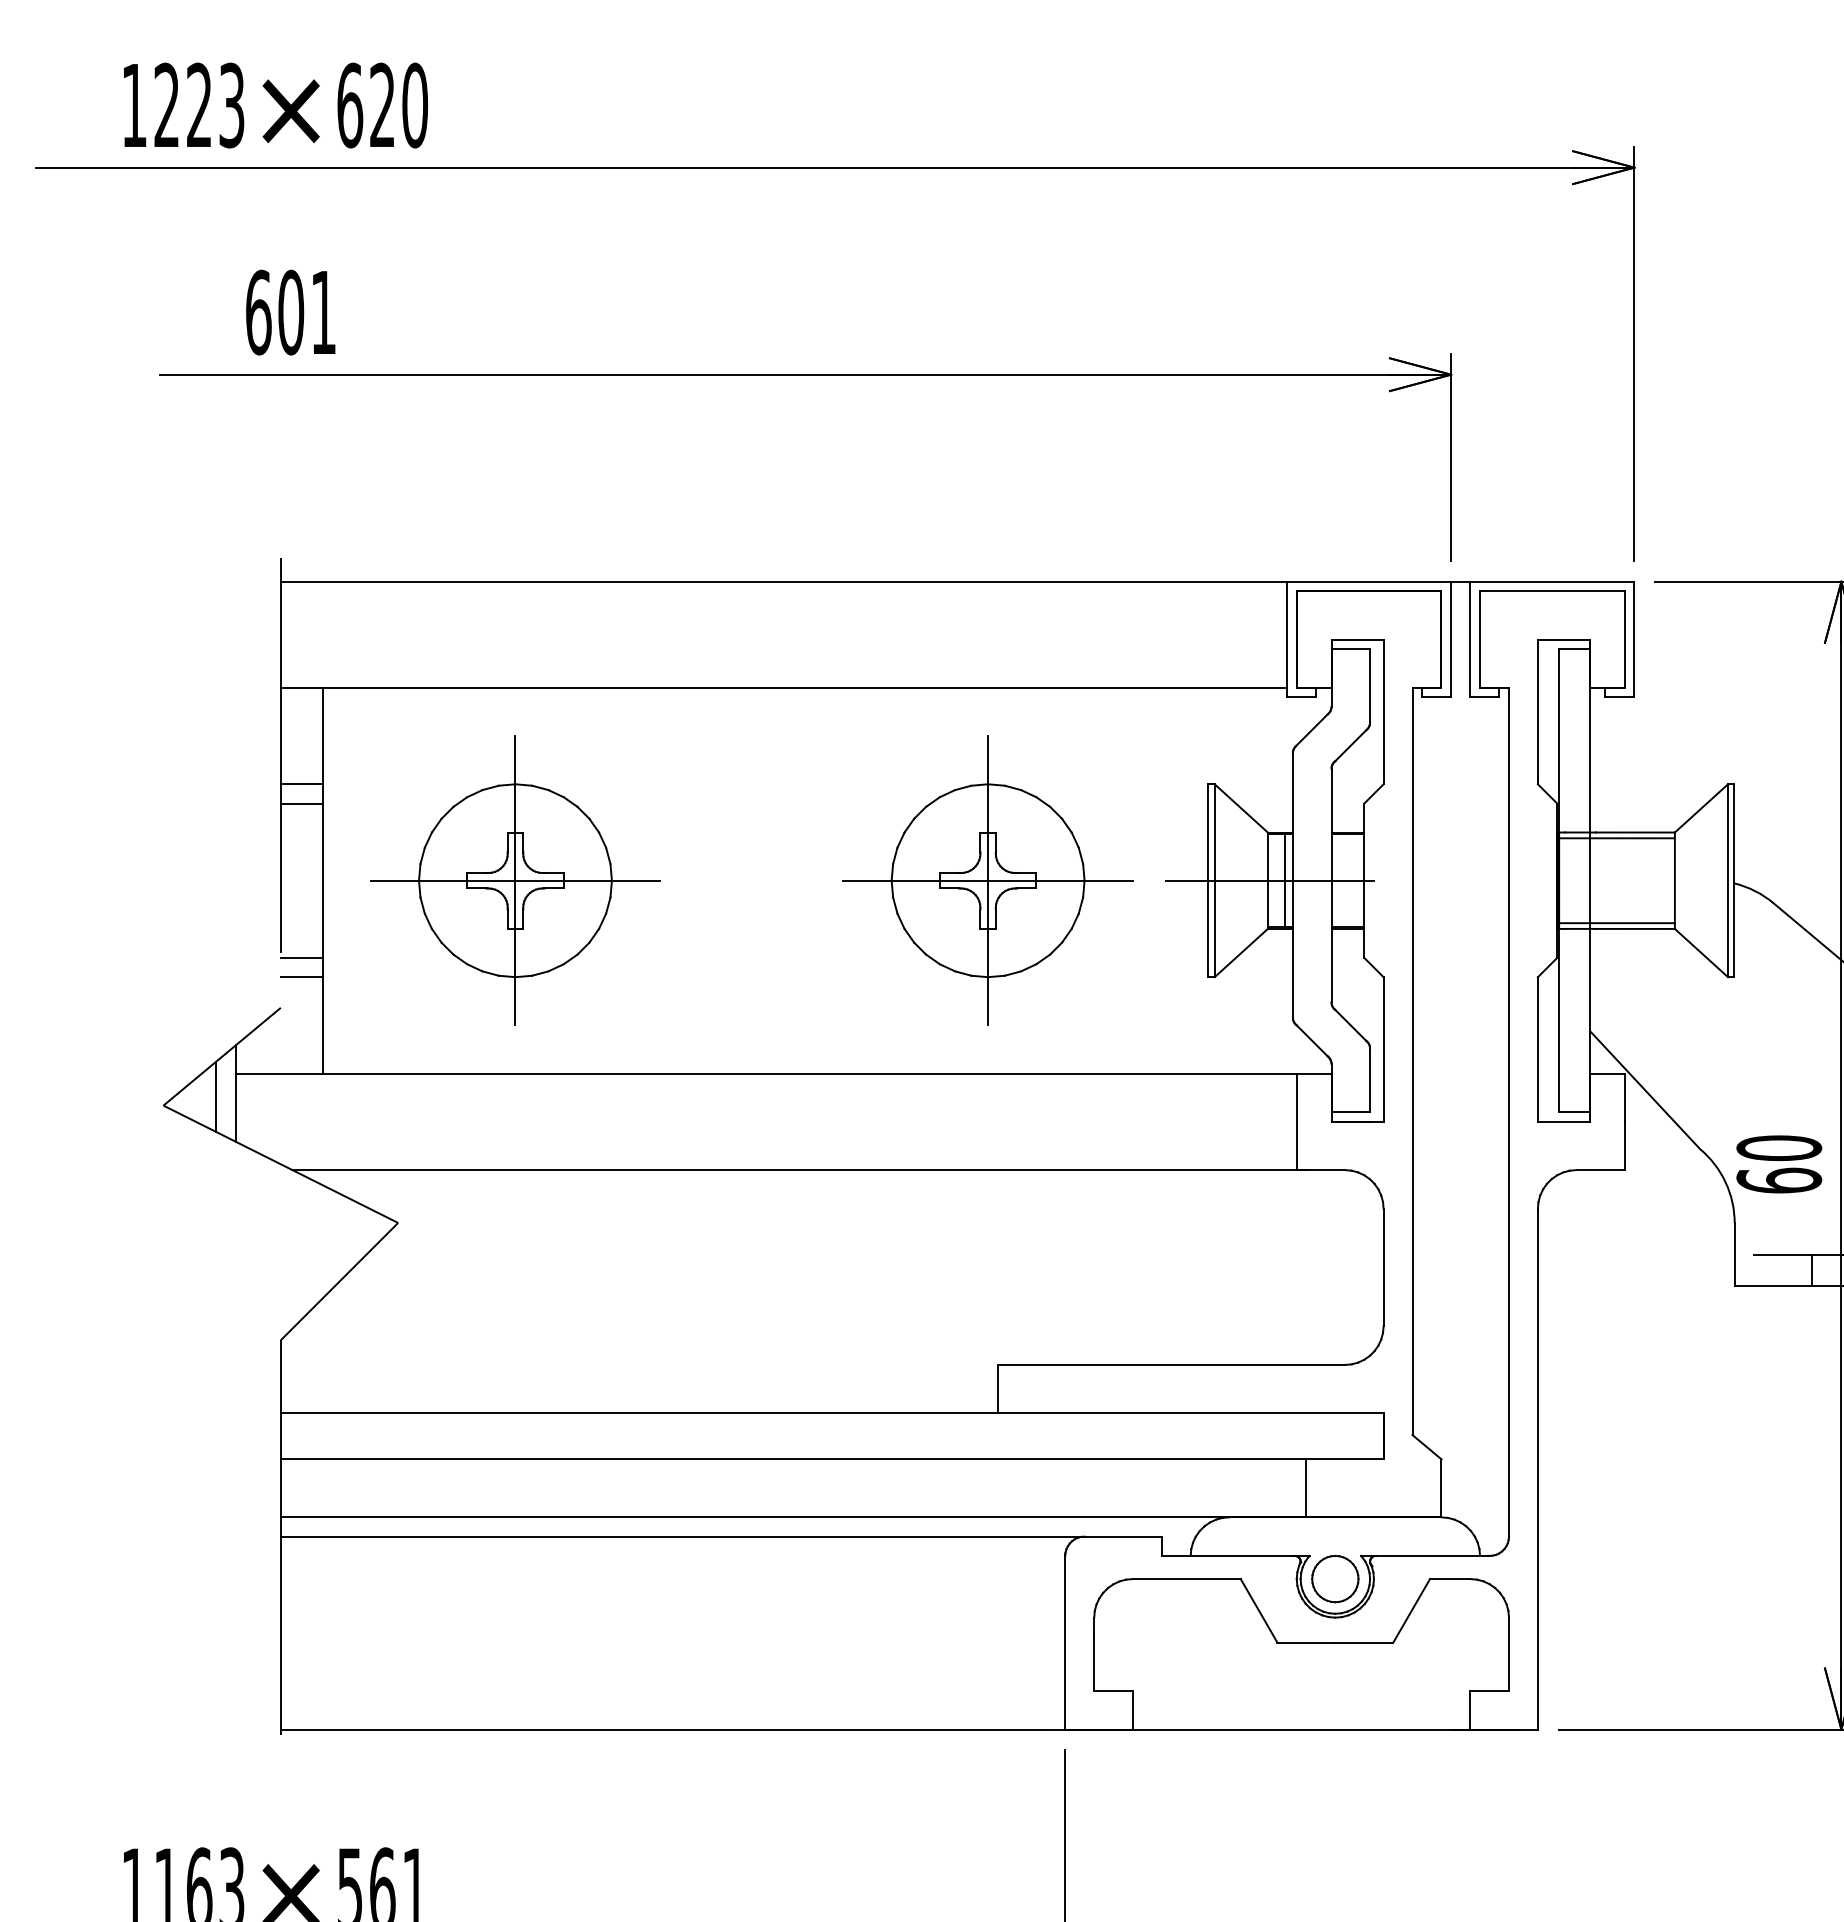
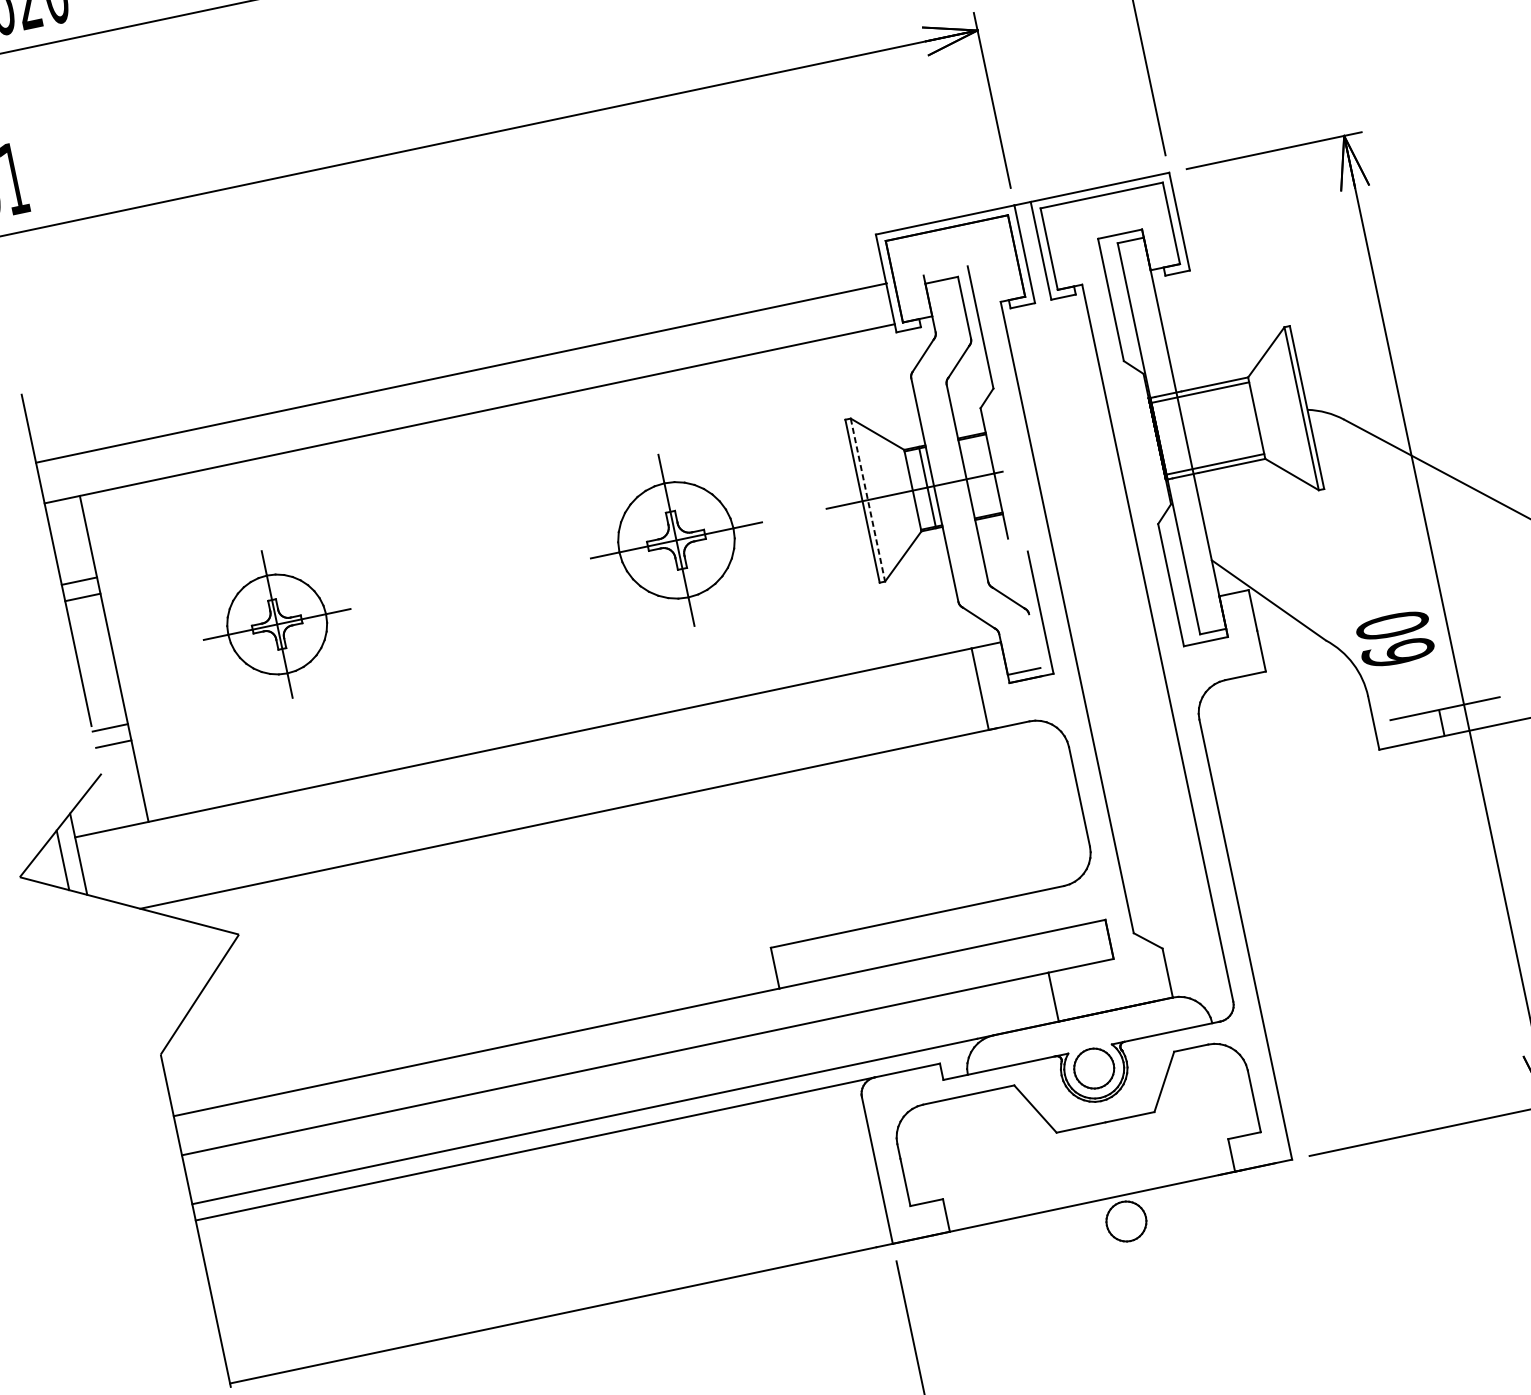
line: (783, 581) -> (460, 373), moved
line: (1357, 639) -> (945, 270), removed
part: (515, 880) -> (277, 624), size x0.6
part: (987, 880) -> (675, 540), size x0.7
line: (1214, 881) -> (867, 500), solid -> dashed
line: (1373, 967) -> (1017, 545), removed
line: (1370, 1080) -> (1035, 641), removed
part: (1335, 1760) -> (1126, 1221), added

